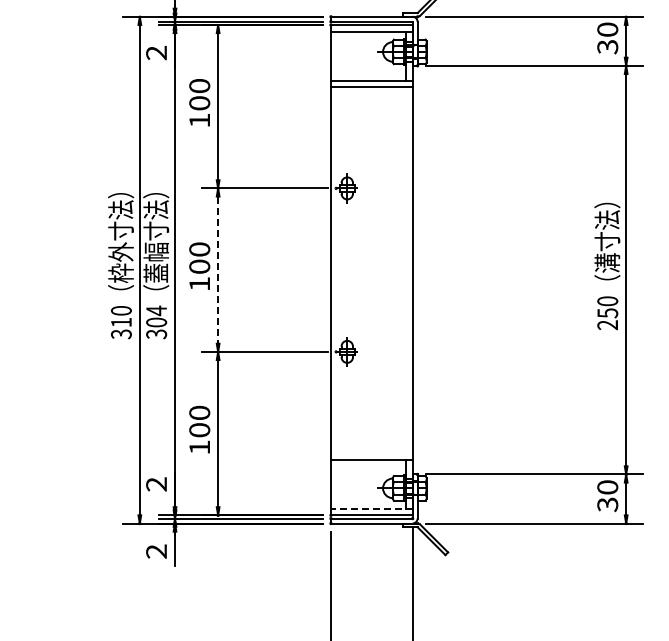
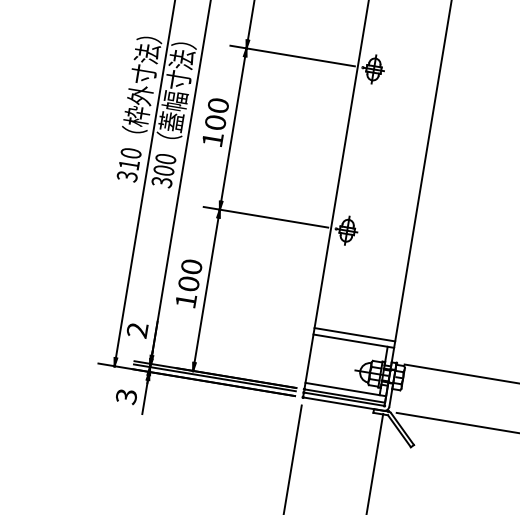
line: (218, 270) -> (233, 129), dashed -> solid
text: (156, 310) -> (165, 158), 304 -> 300
line: (371, 453) -> (354, 334), added
line: (371, 508) -> (345, 389), dashed -> solid
text: (156, 551) -> (126, 396), 2 -> 3

